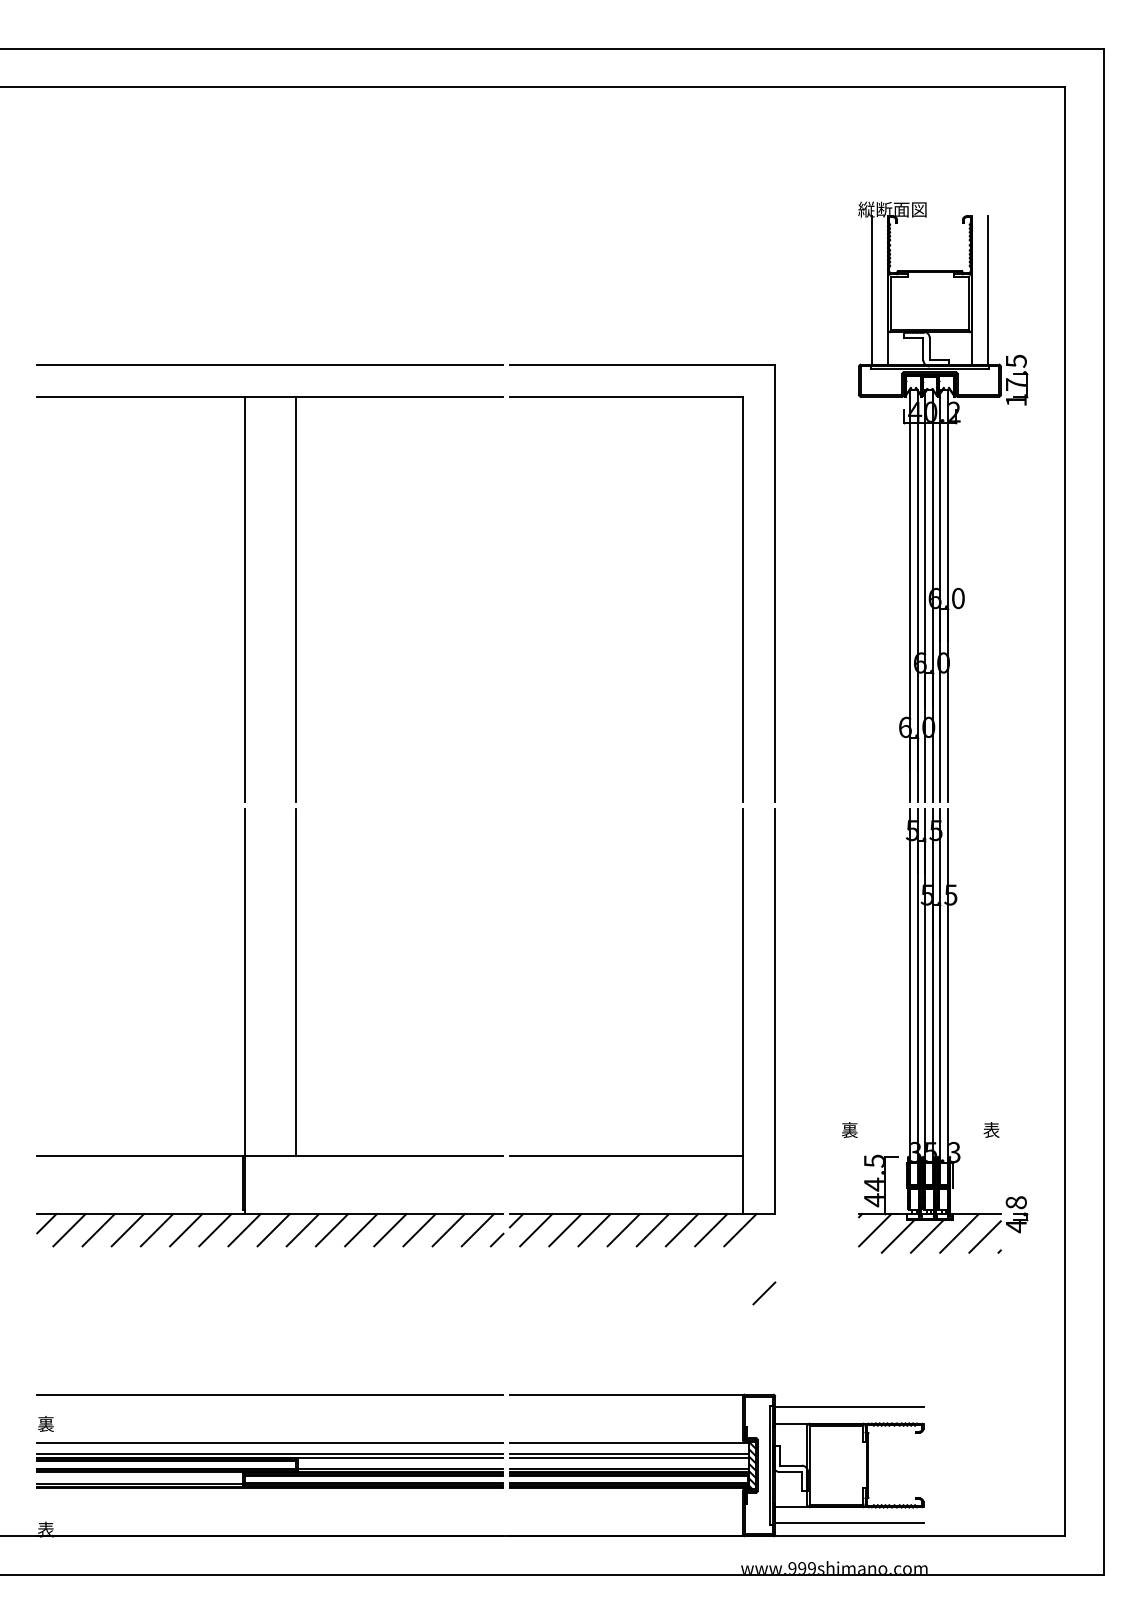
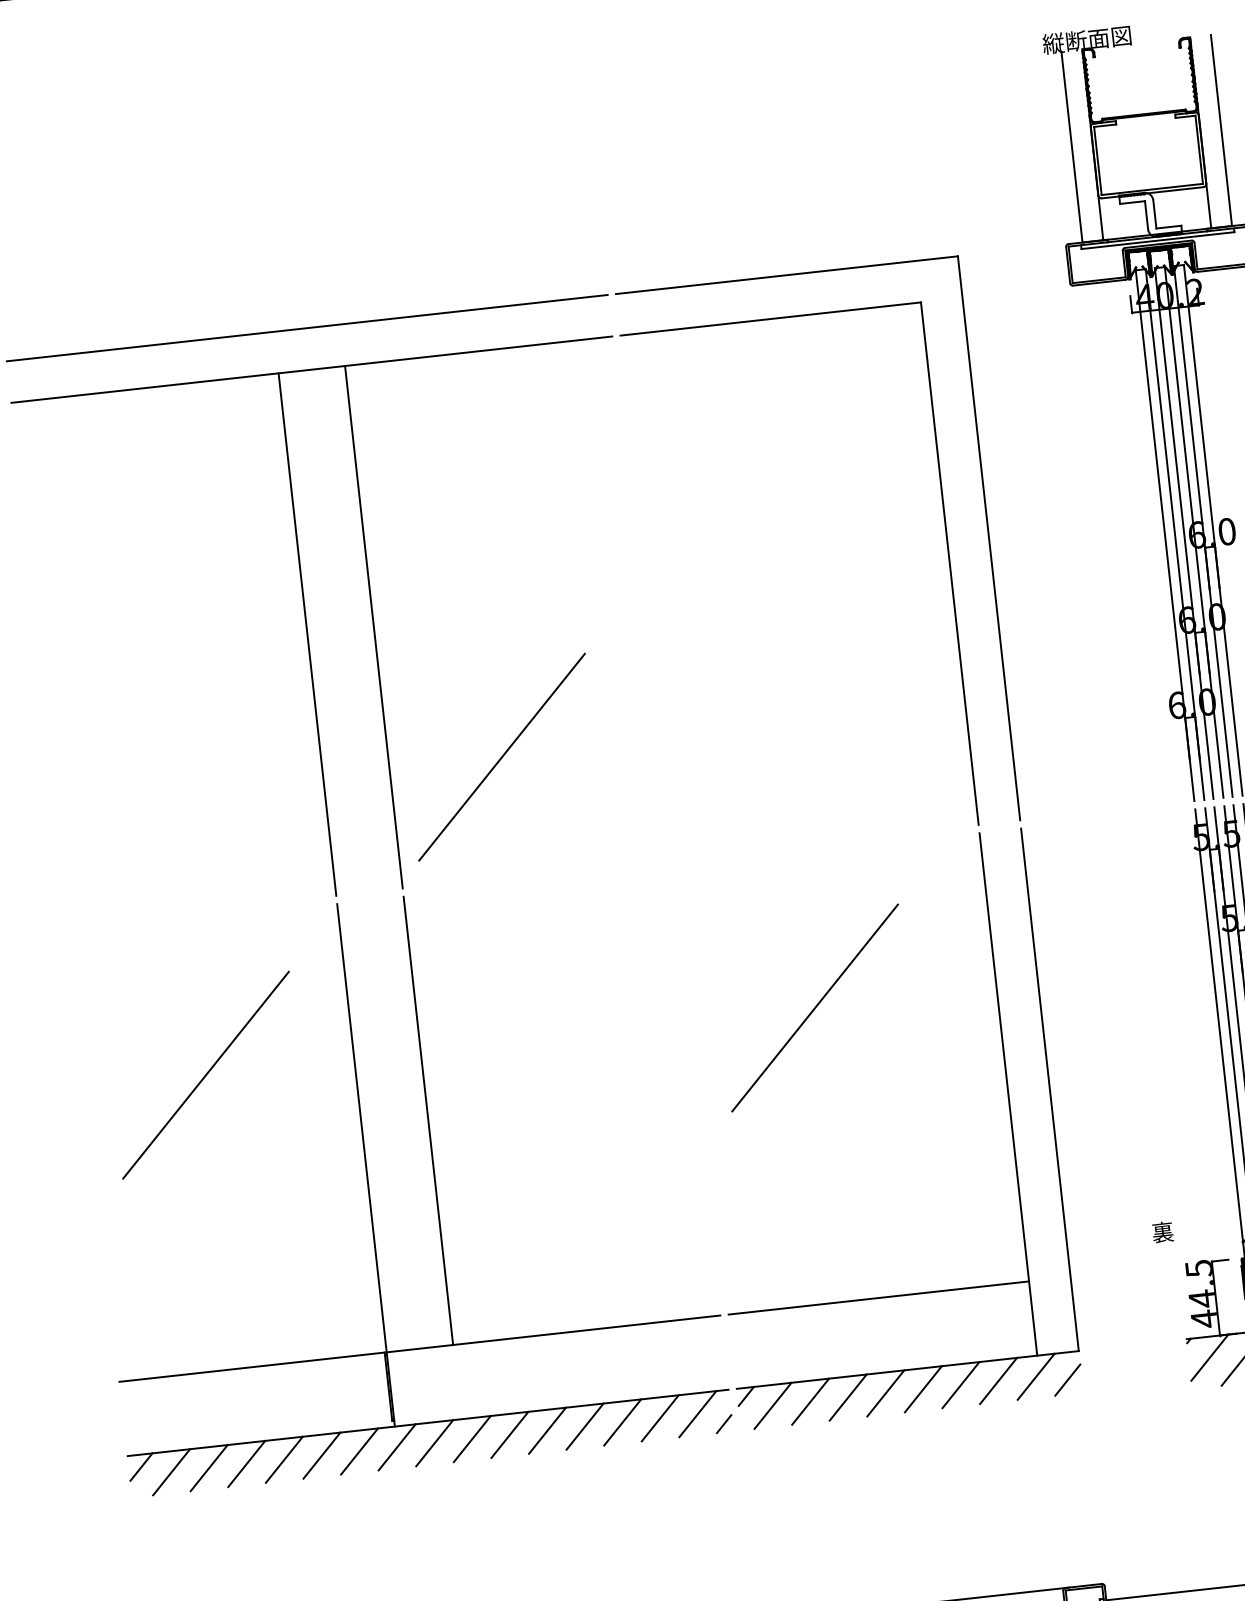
line: (383, 709) -> (502, 756), added
line: (129, 928) -> (205, 1074), added
line: (602, 928) -> (815, 1007), added
line: (764, 1293) -> (1067, 1380), moved

